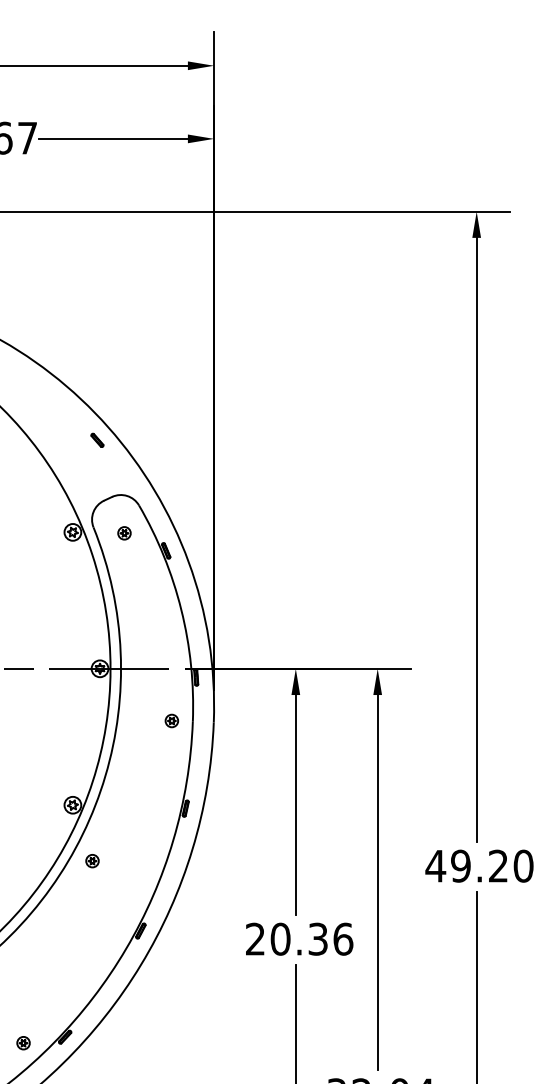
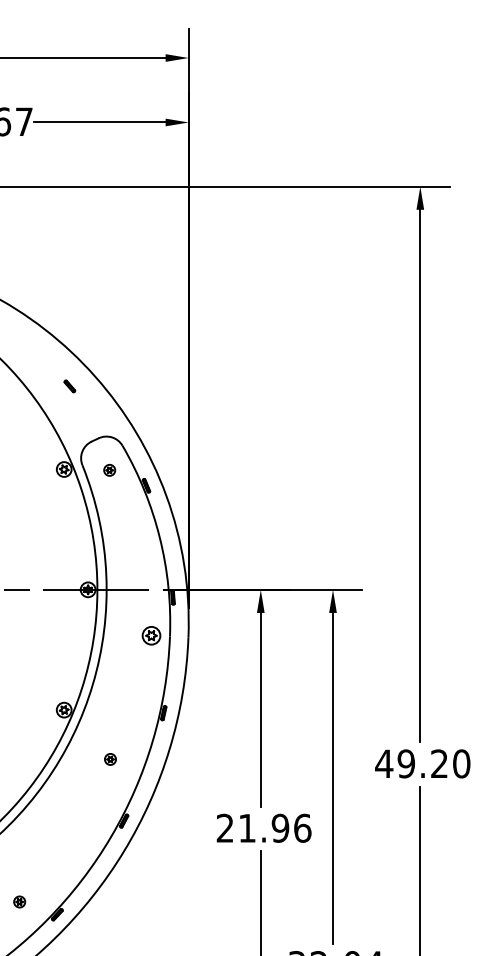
part: (97, 440) -> (69, 386), moved
part: (171, 720) -> (151, 635), size x1.6
part: (92, 861) -> (110, 759), moved
text: (298, 938) -> (263, 827), 20.36 -> 21.96
part: (23, 1042) -> (19, 901), moved

